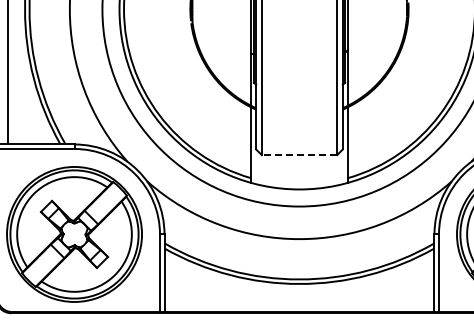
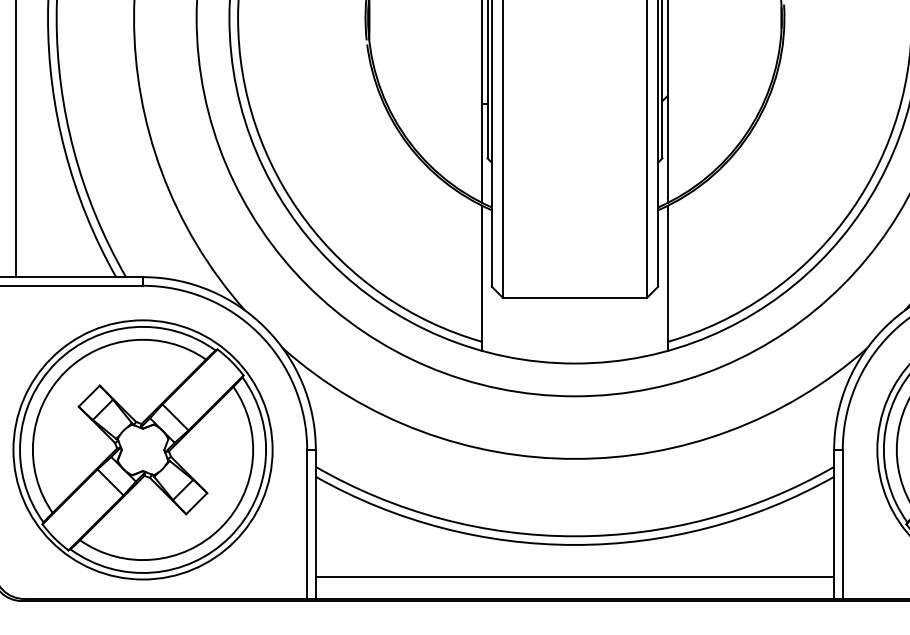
line: (299, 155) -> (574, 298), dashed -> solid
line: (299, 300) -> (574, 576), added

